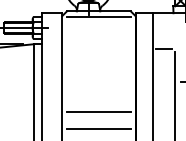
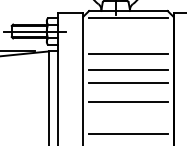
line: (98, 46) -> (127, 54), added
line: (98, 59) -> (127, 70), added
line: (98, 70) -> (127, 83), added
line: (98, 85) -> (127, 102), added

